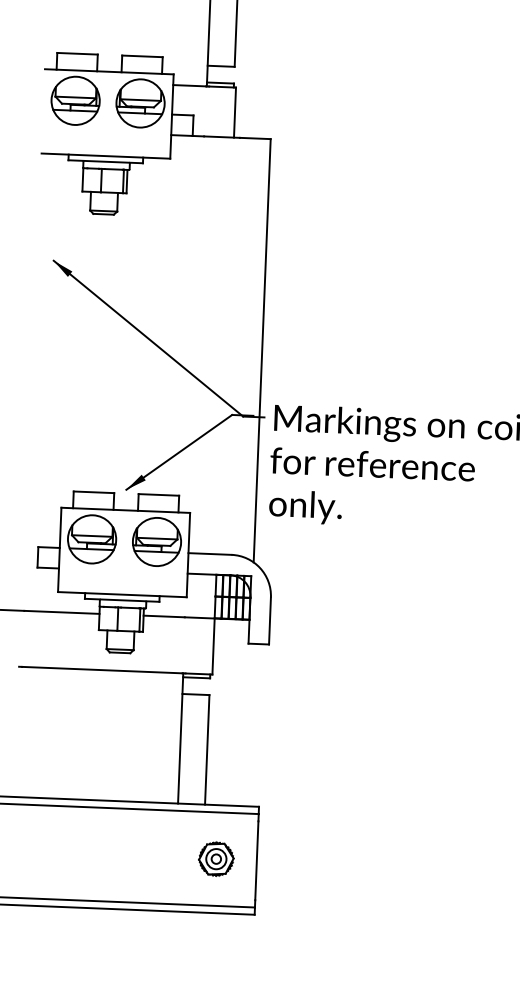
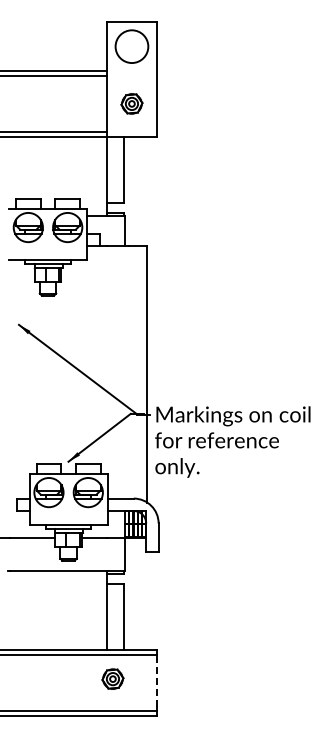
part: (215, 858) -> (112, 678), moved
line: (256, 861) -> (156, 683), solid -> dashed

